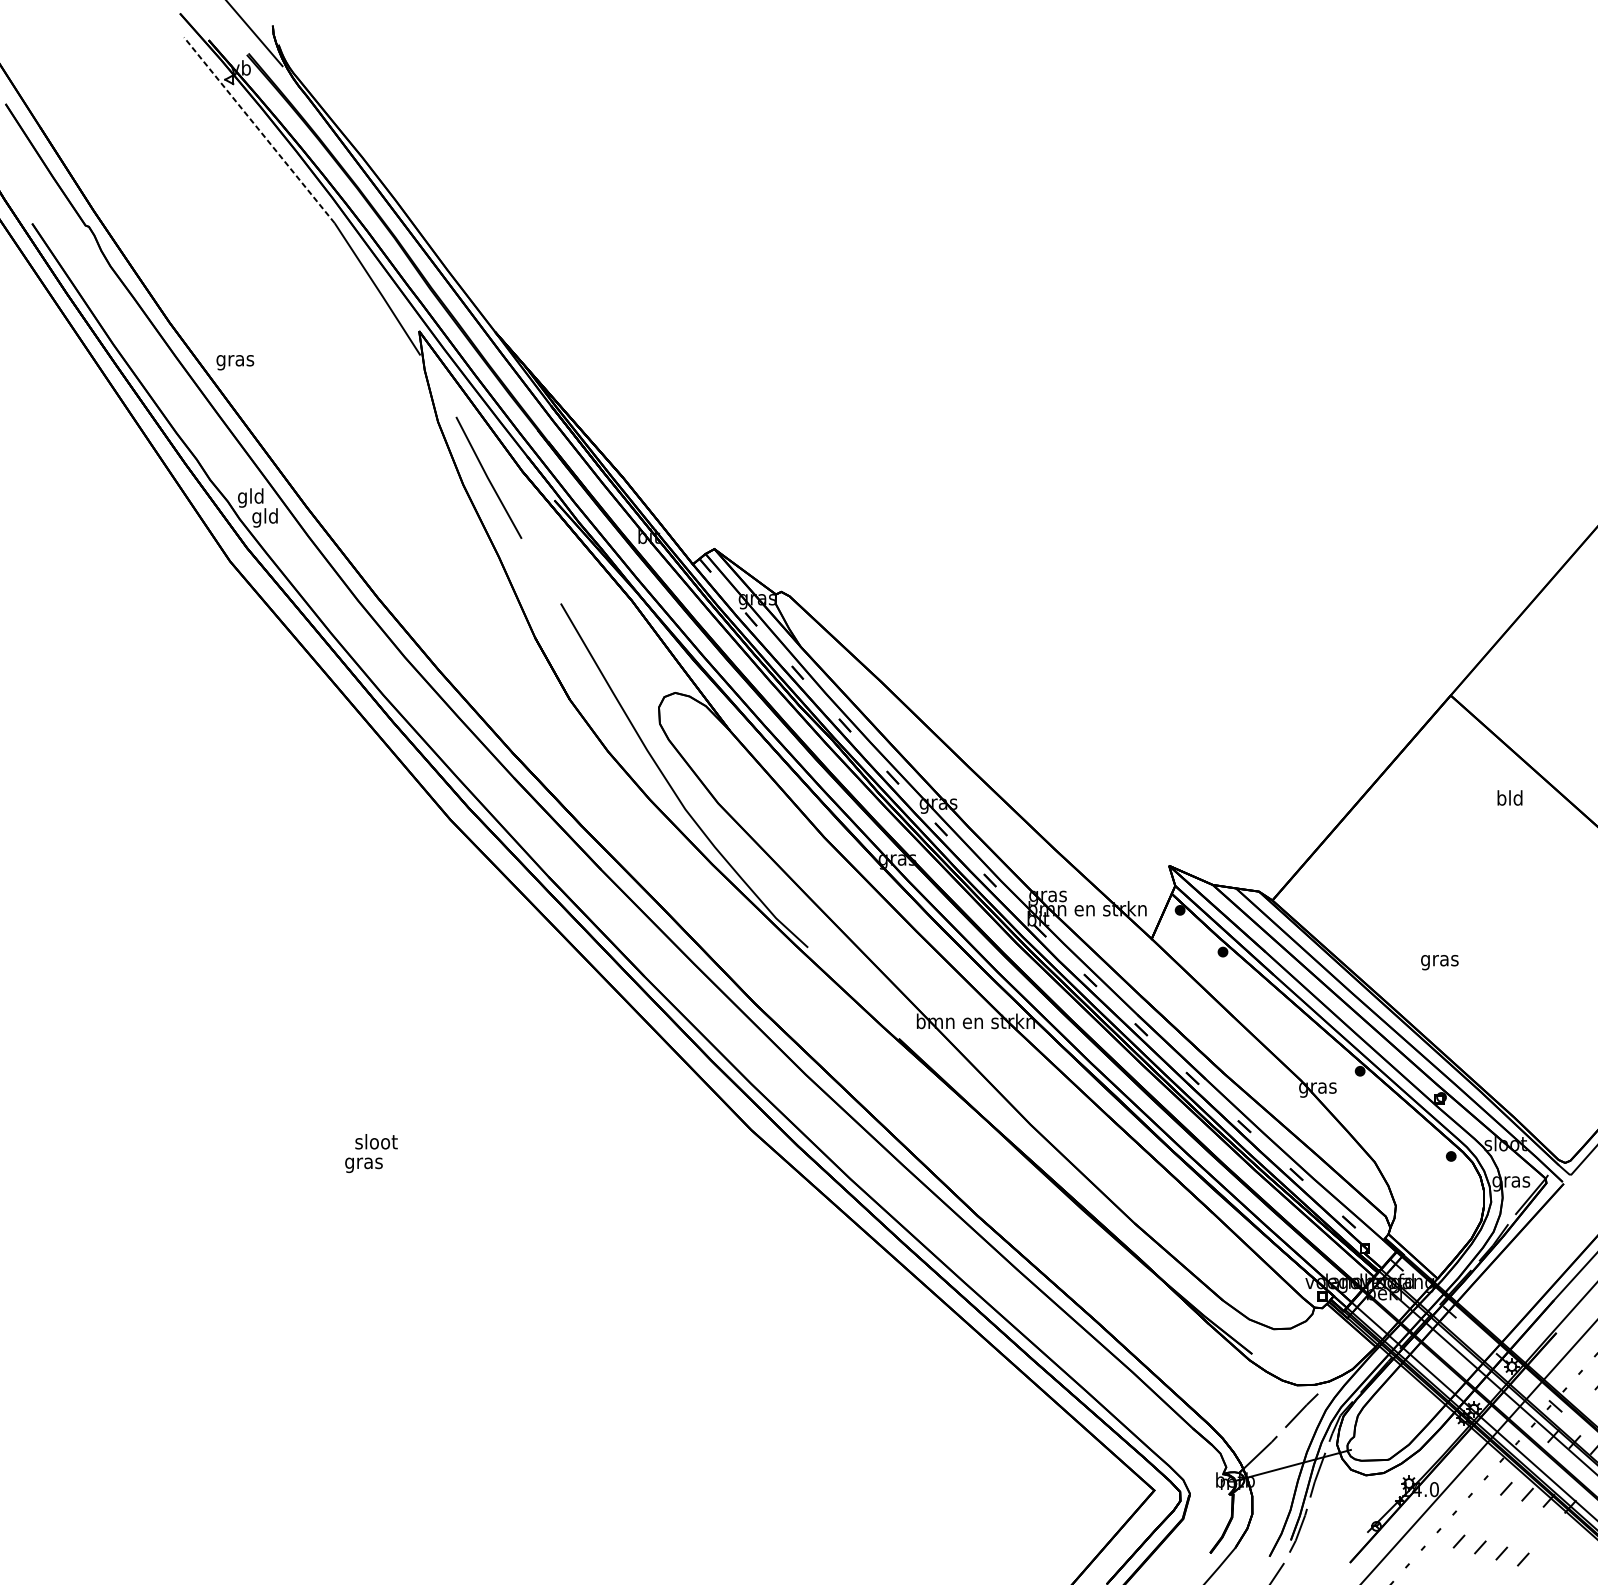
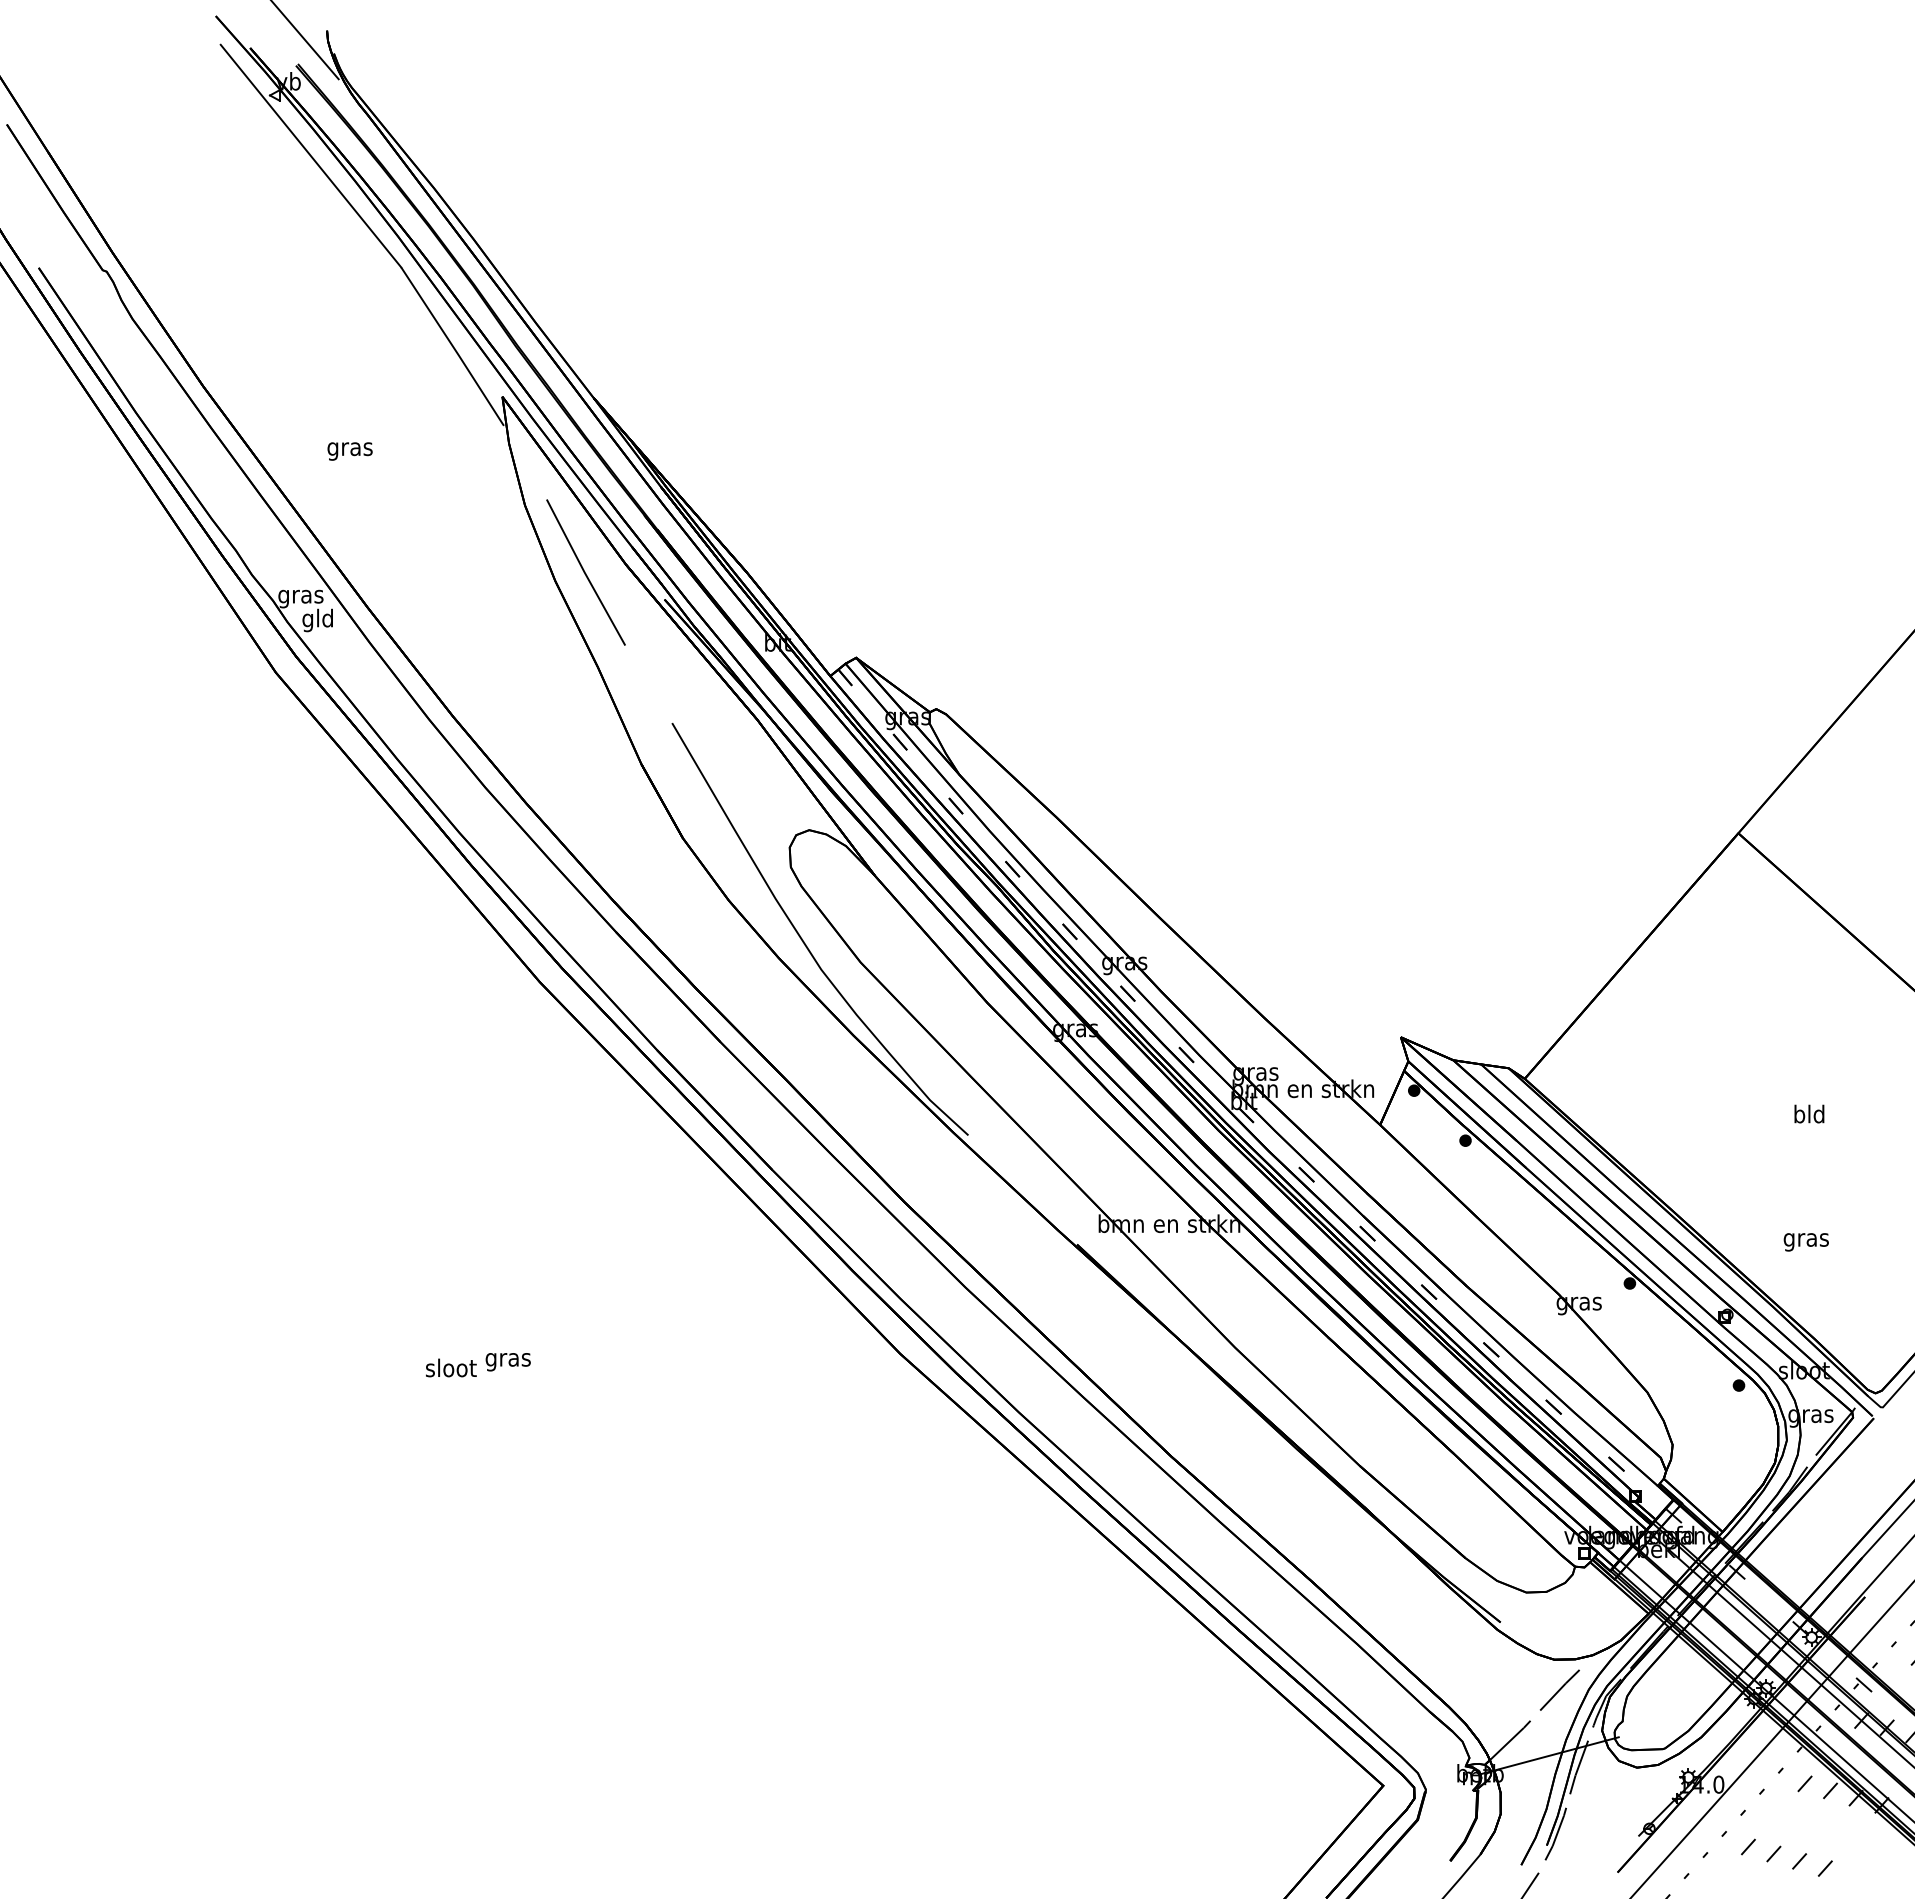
line: (259, 129) -> (310, 155), dashed -> solid
text: (234, 362) -> (349, 451), moved
text: (250, 497) -> (300, 596), gld -> gras
text: (1510, 797) -> (1809, 1113), moved
text: (1439, 962) -> (1805, 1242), moved
text: (363, 1165) -> (507, 1362), moved

